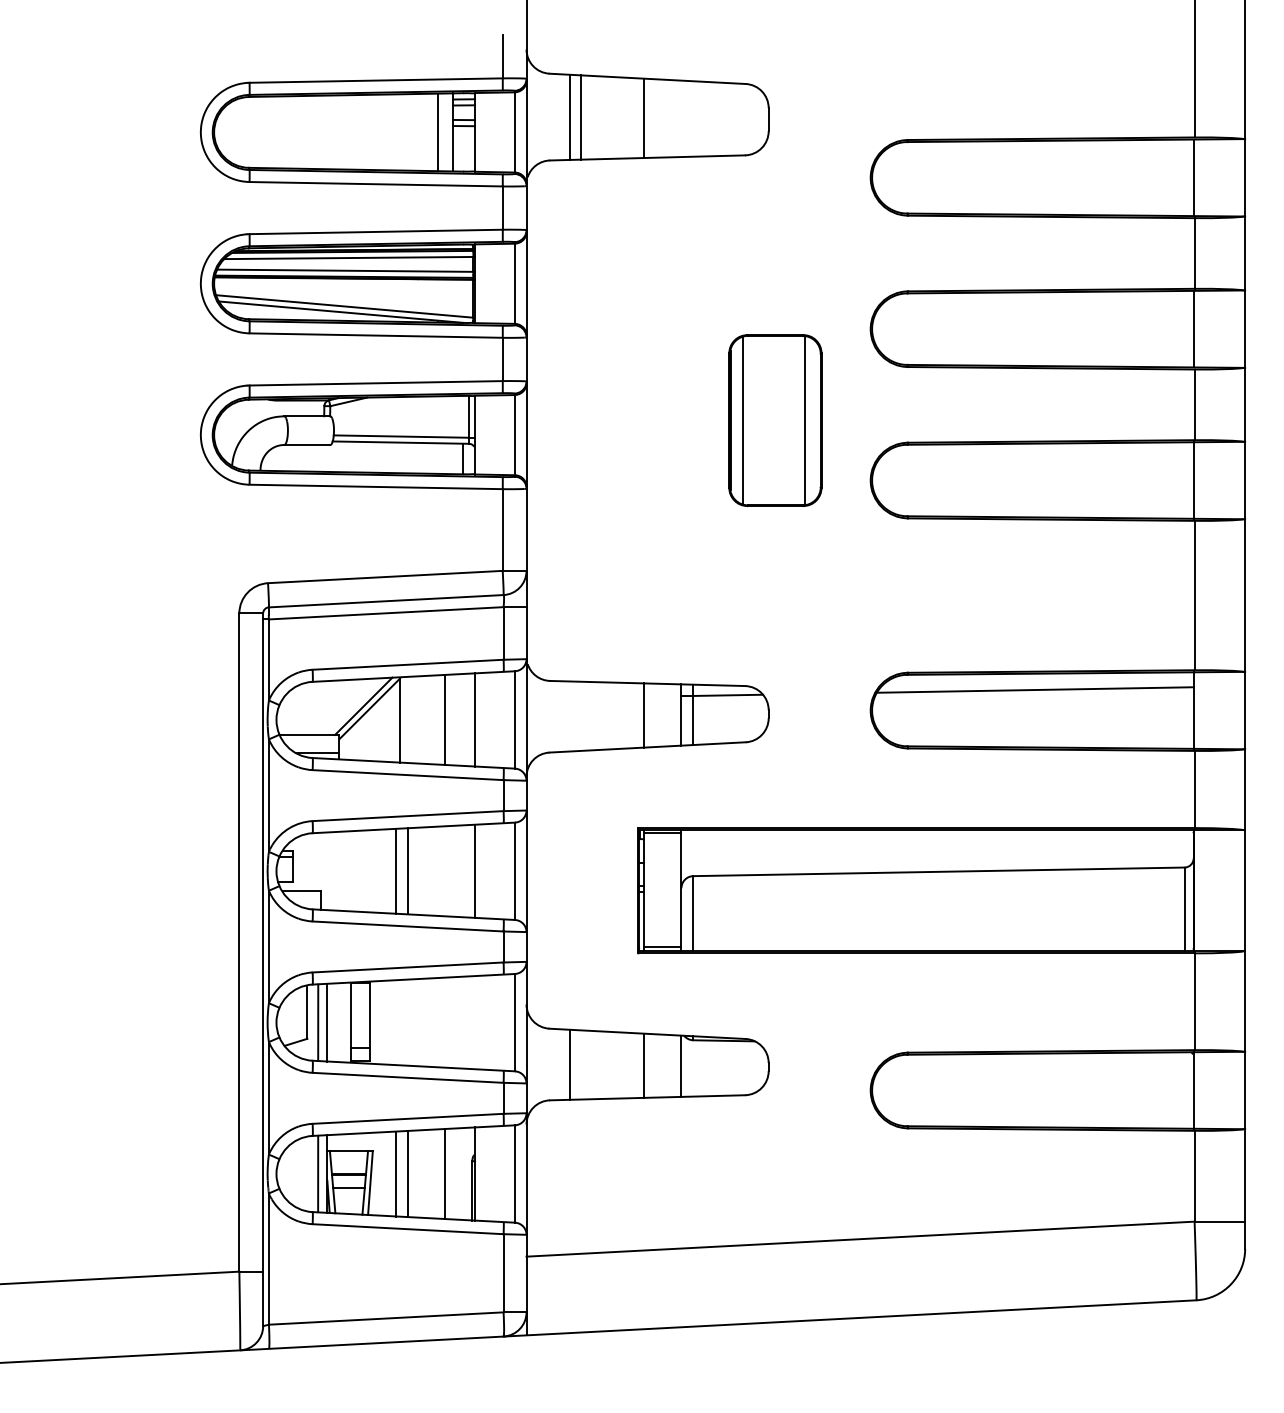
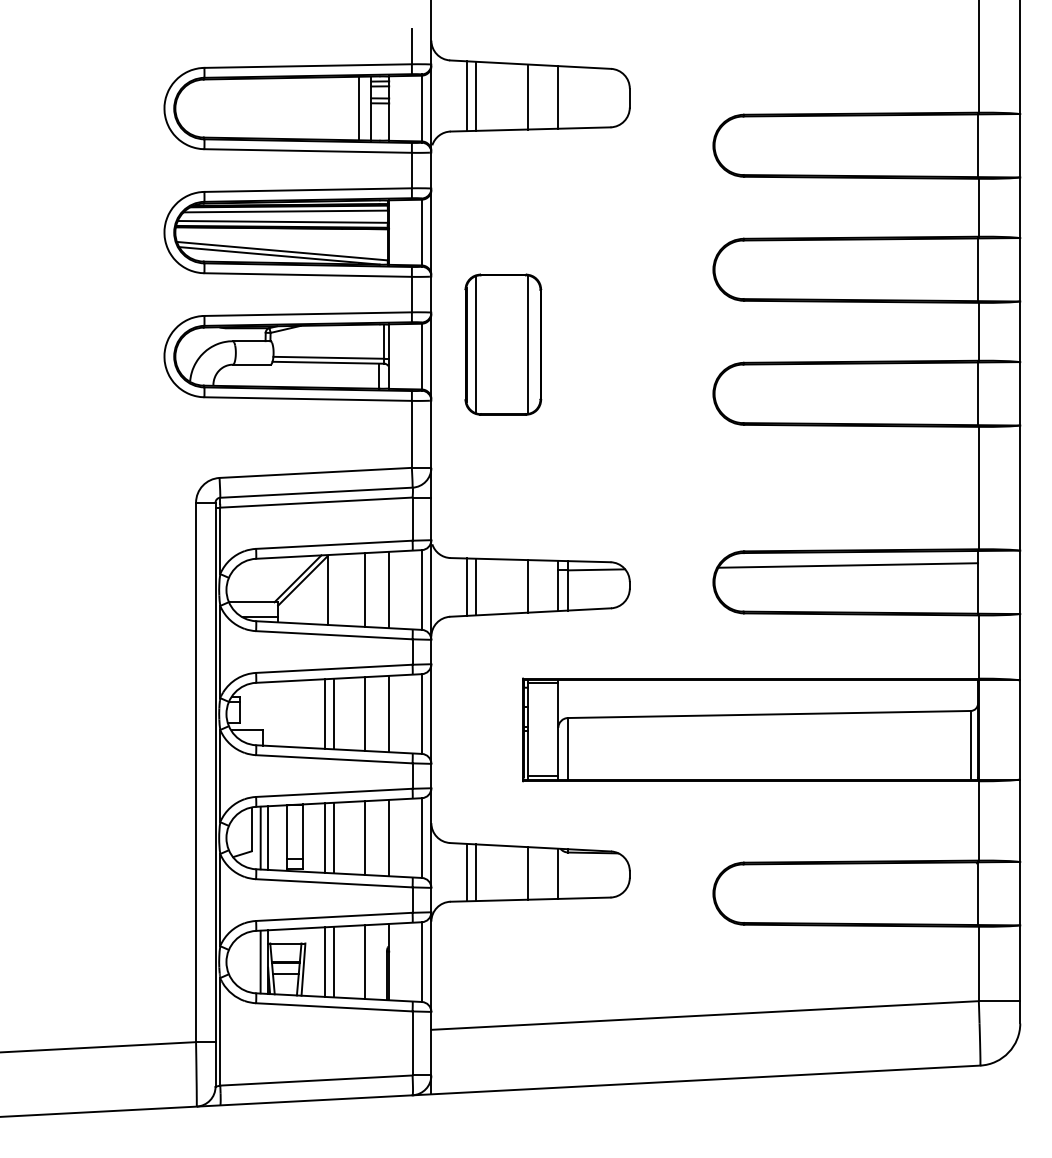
line: (681, 118) -> (558, 97), added
part: (775, 420) -> (503, 344), moved
line: (569, 715) -> (466, 586), added
line: (581, 715) -> (476, 586), added
line: (444, 870) -> (364, 713), added
line: (396, 1021) -> (324, 837), added
line: (408, 1021) -> (334, 837), added
line: (444, 1021) -> (364, 837), added
line: (475, 1021) -> (389, 837), added
line: (581, 1064) -> (476, 872), added

